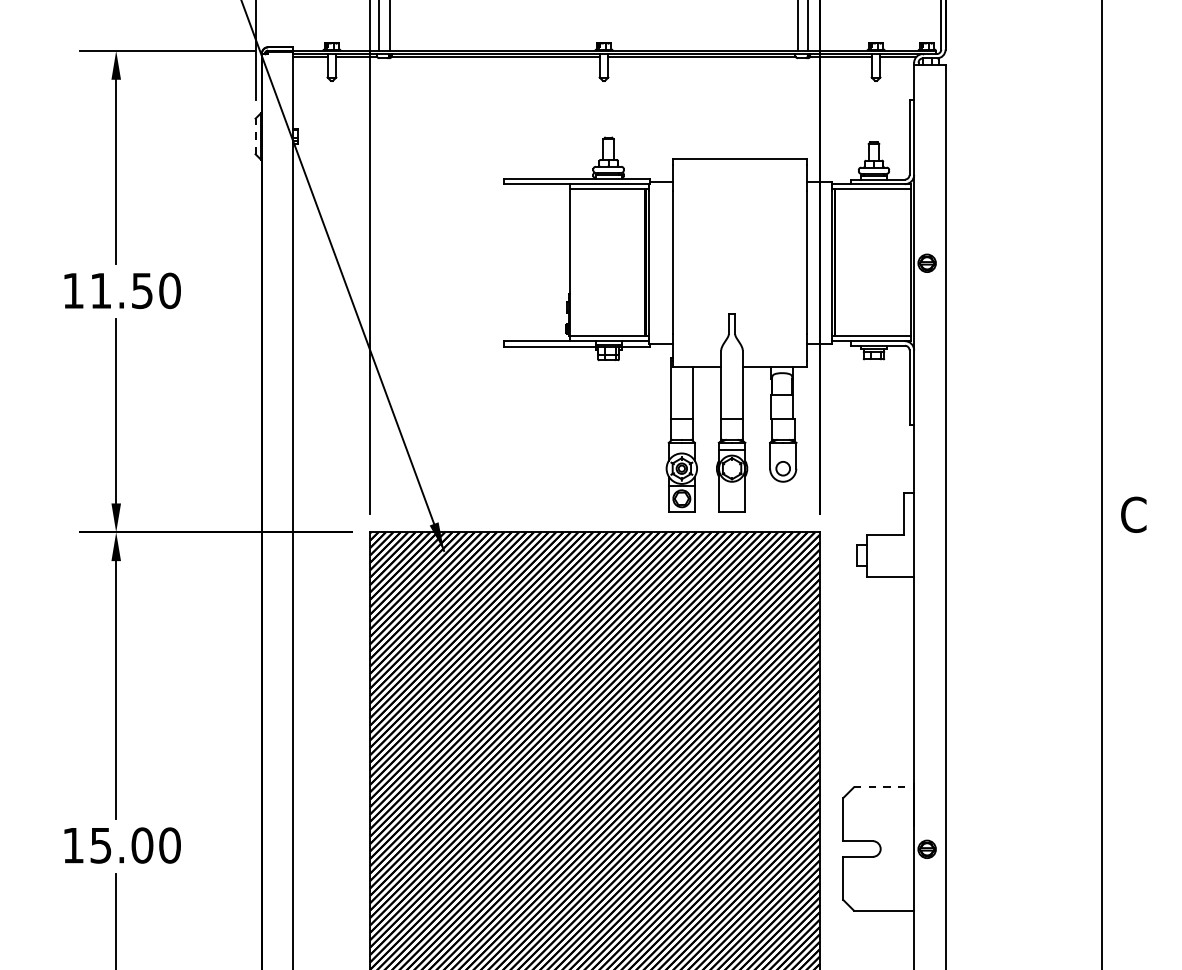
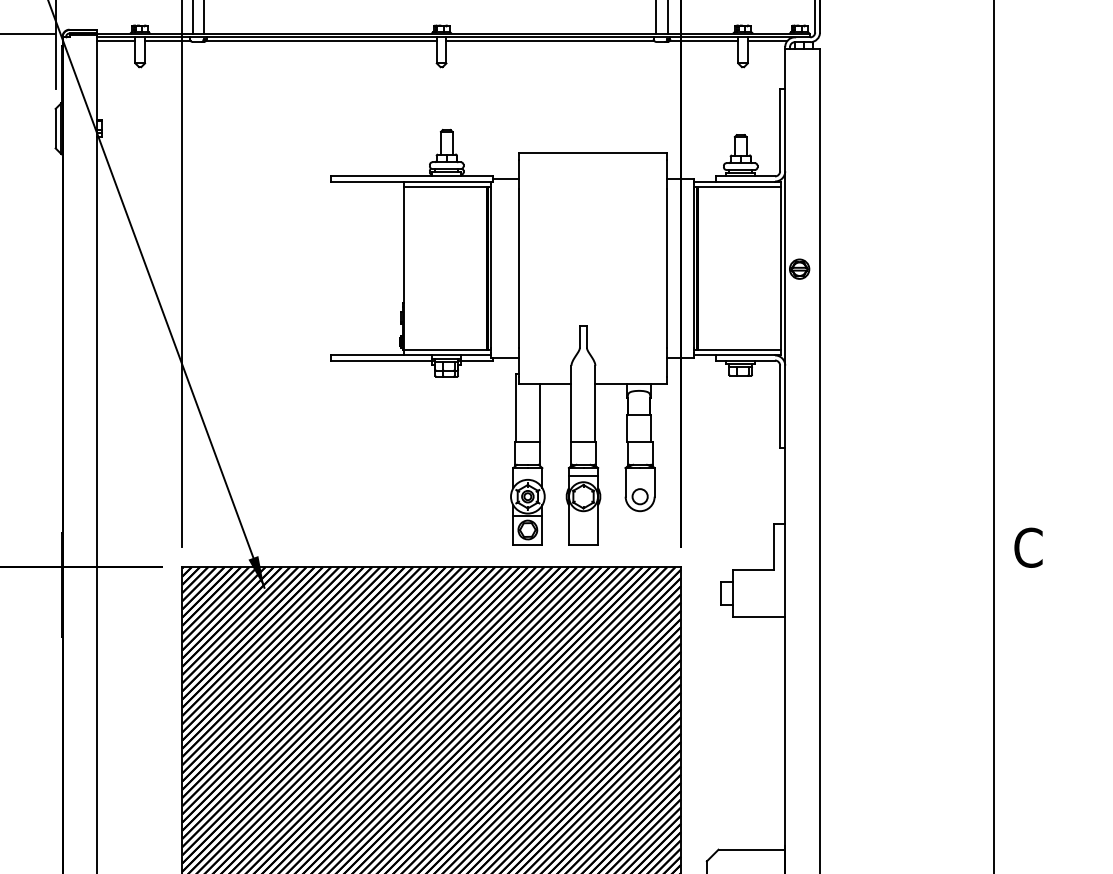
line: (255, 136) -> (55, 128), dashed -> solid
line: (884, 787) -> (752, 849), dashed -> solid

